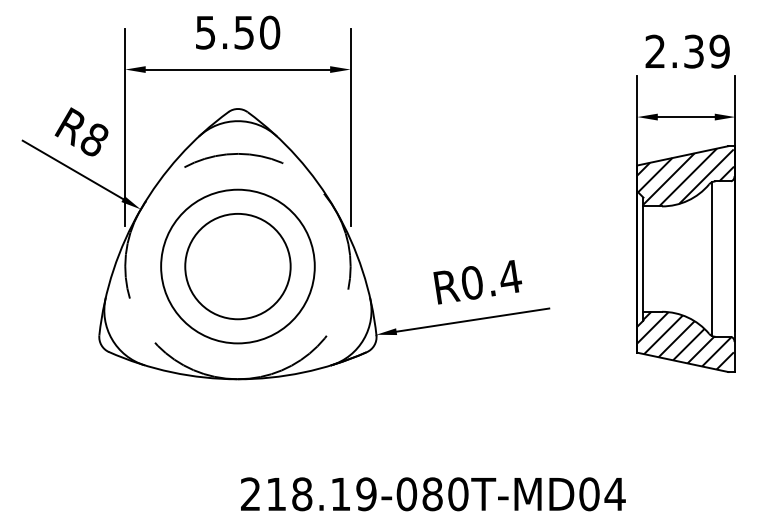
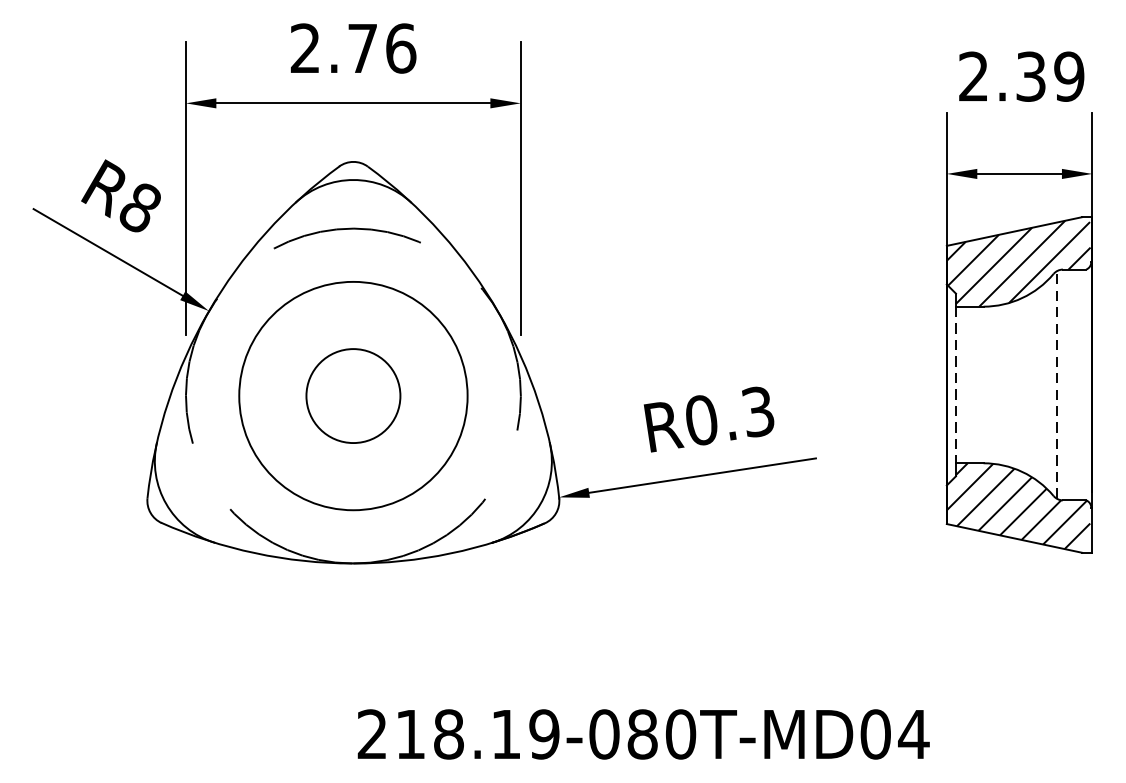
text: (237, 32) -> (352, 48), 5.50 -> 2.76
line: (643, 259) -> (956, 385), solid -> dashed
line: (711, 259) -> (1057, 385), solid -> dashed
circle: (237, 266) -> (352, 395), size x0.6
text: (510, 277) -> (758, 412), R0.4 -> R0.3

